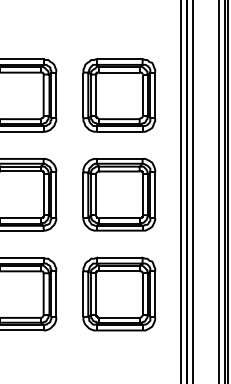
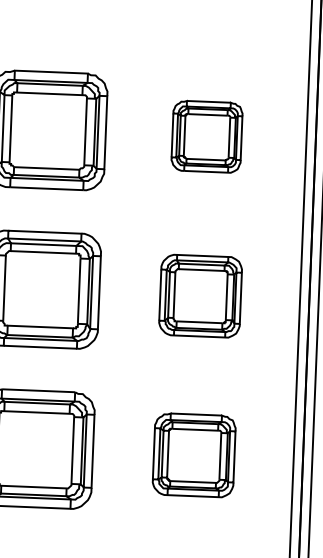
part: (119, 95) -> (207, 136), size x0.6
part: (119, 194) -> (200, 295), size x0.7
part: (119, 293) -> (194, 454), size x0.7

